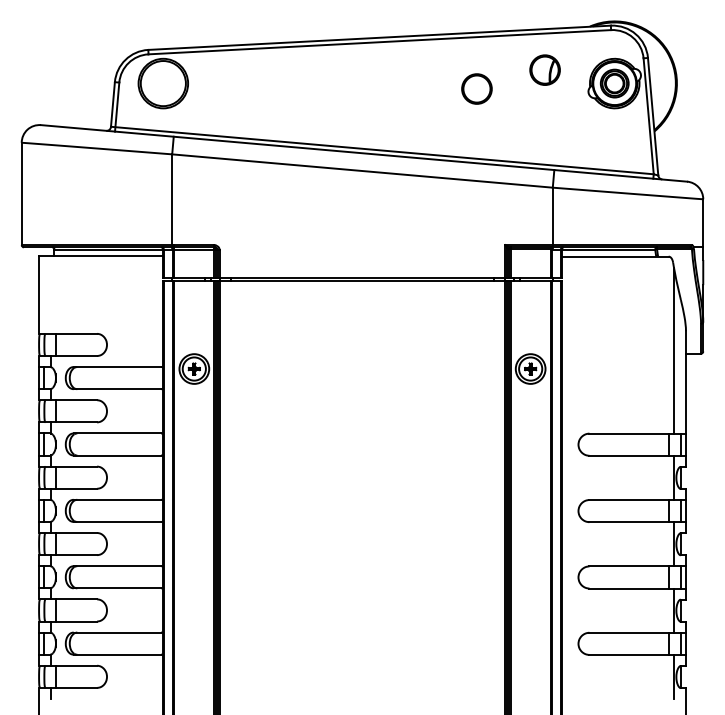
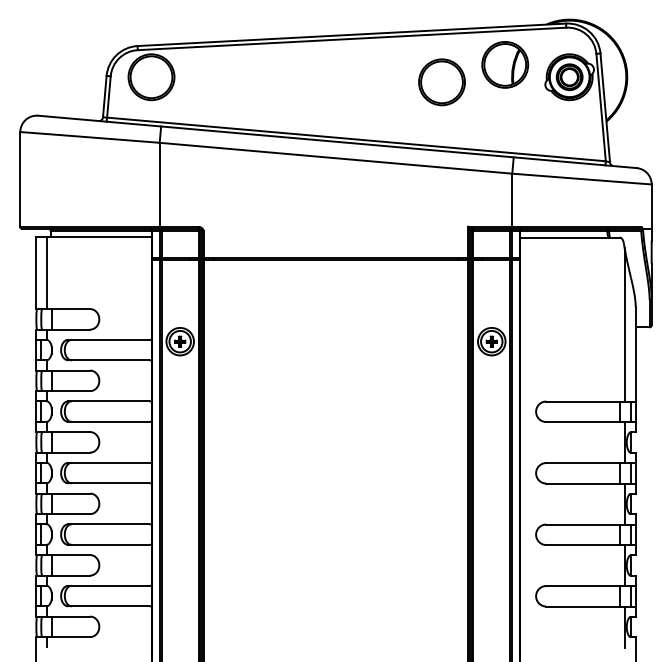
part: (544, 69) -> (504, 64), size x1.67
part: (476, 88) -> (441, 81), size x1.67
line: (50, 294) -> (46, 272), added

